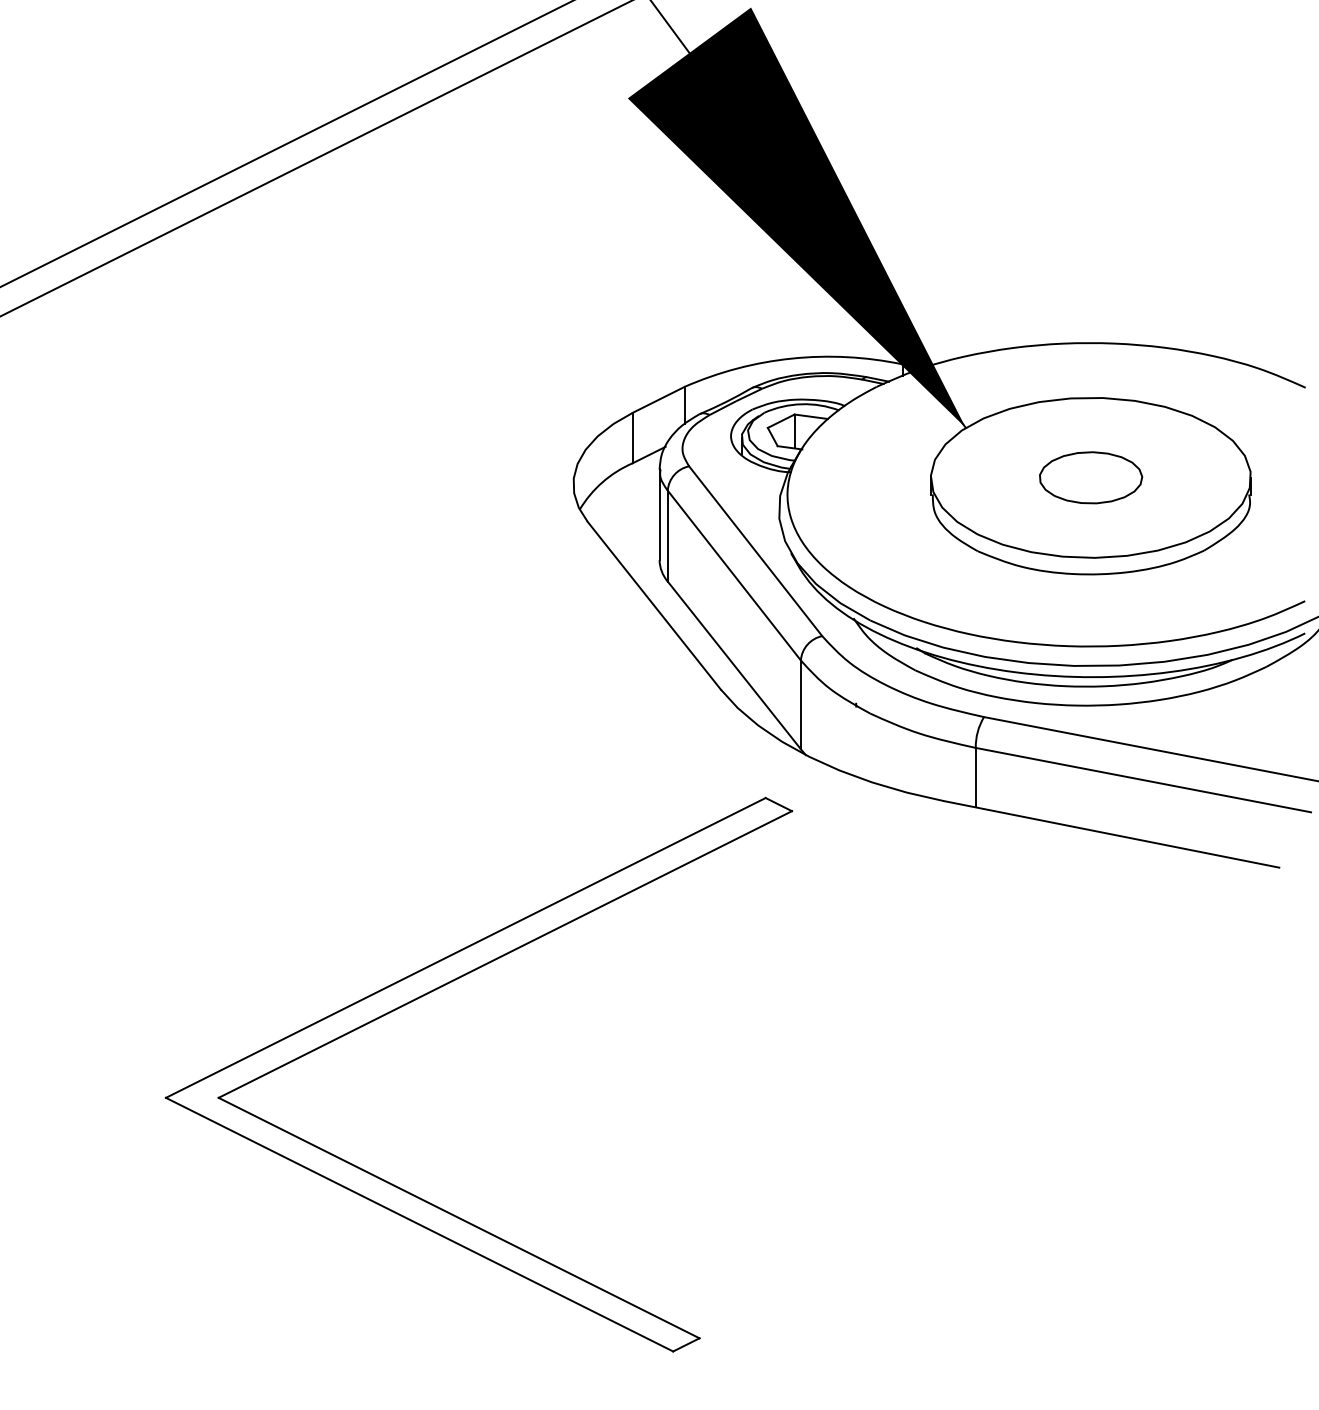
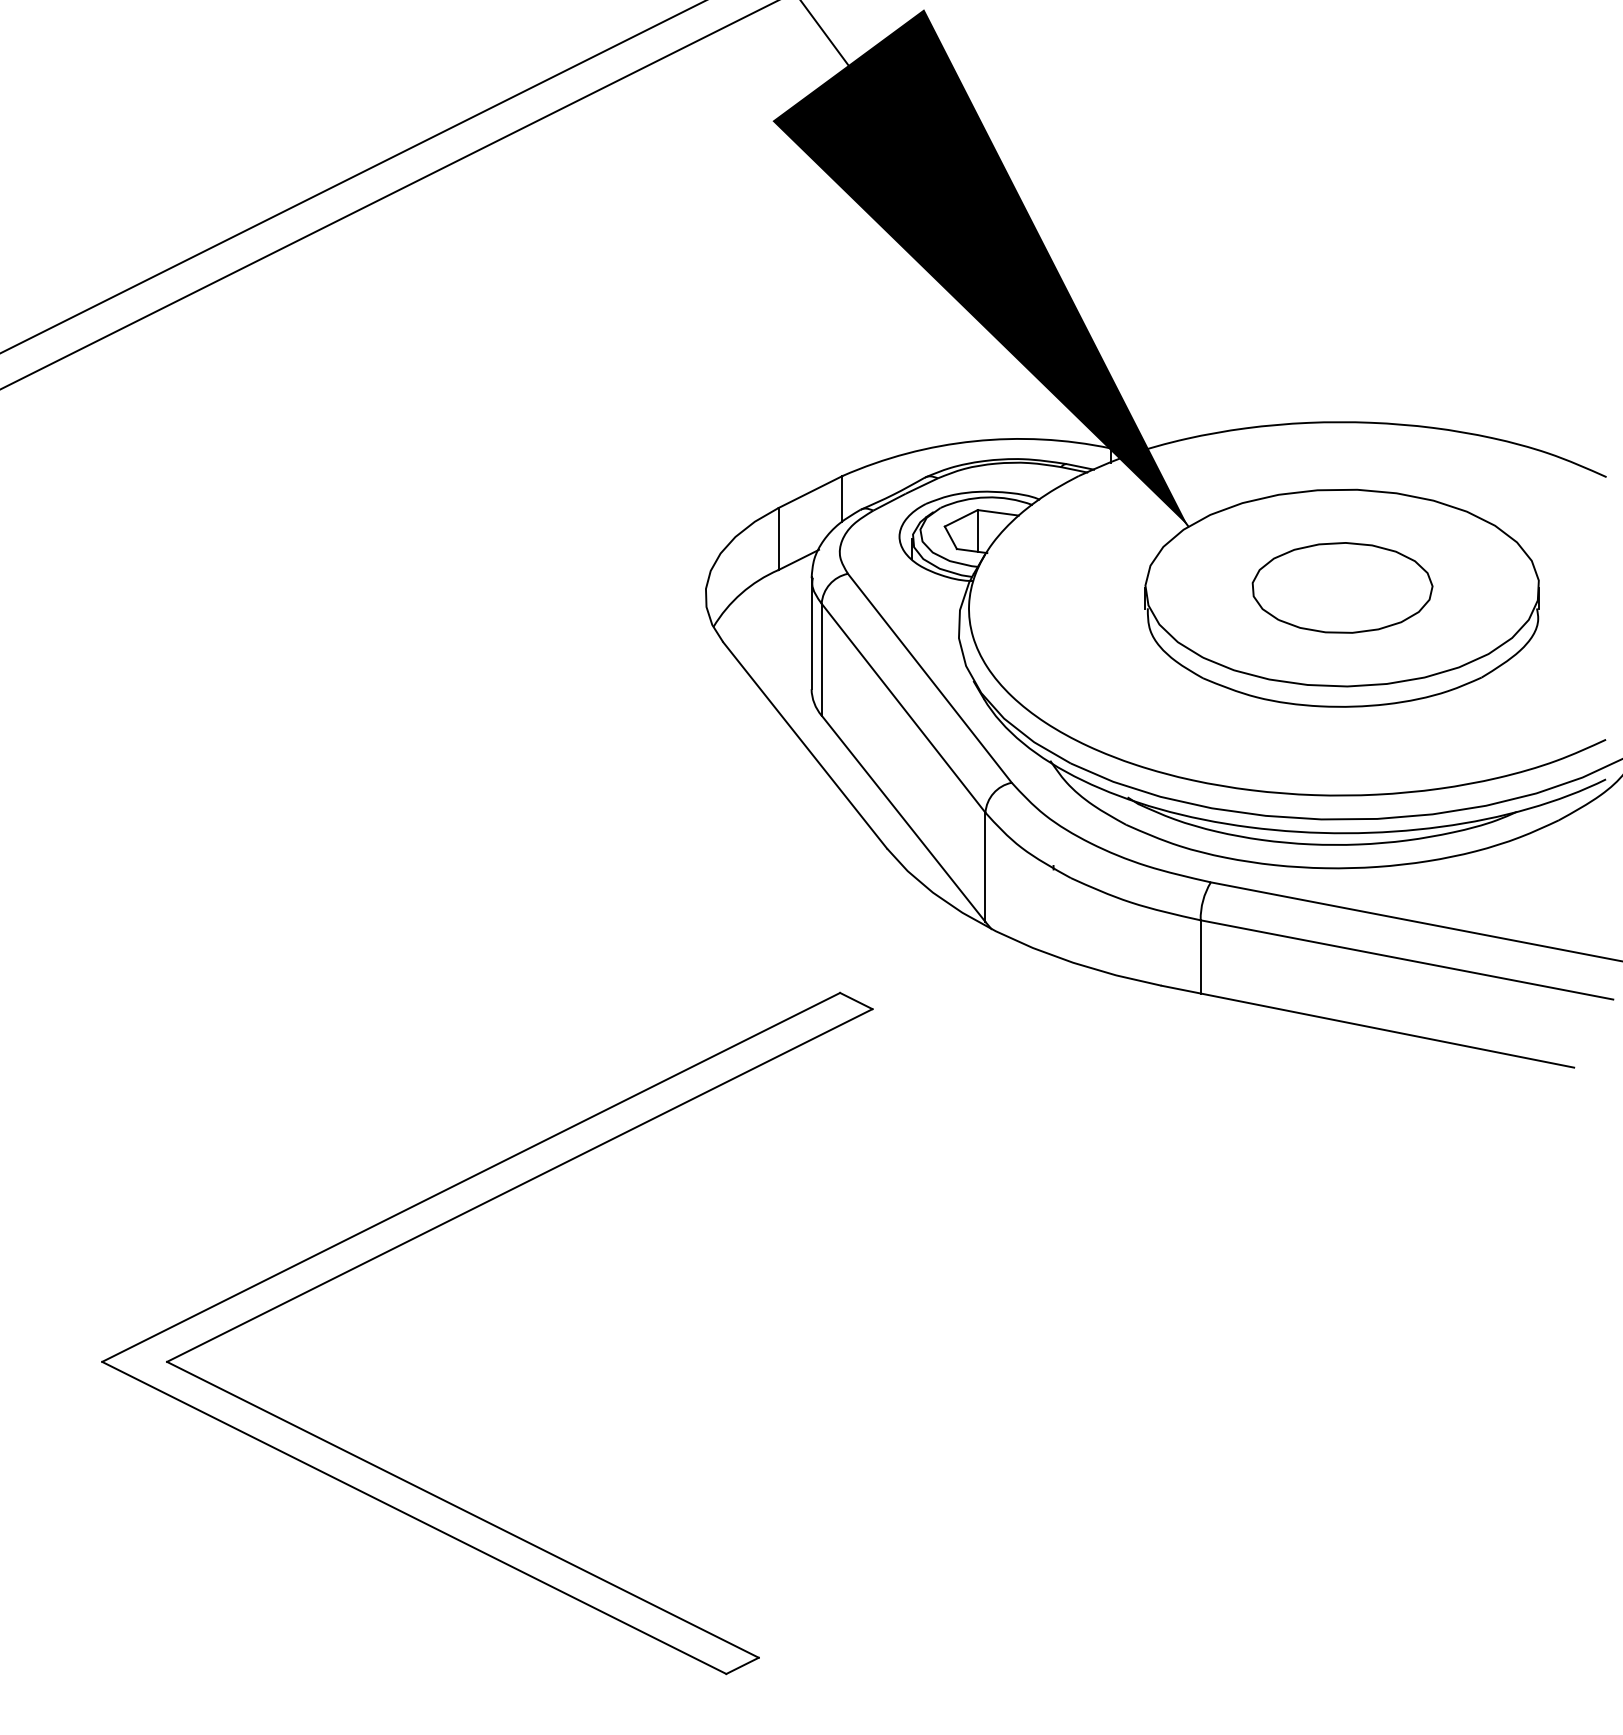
part: (1091, 477) -> (1342, 587), size x1.43
part: (436, 990) -> (434, 1229), moved

